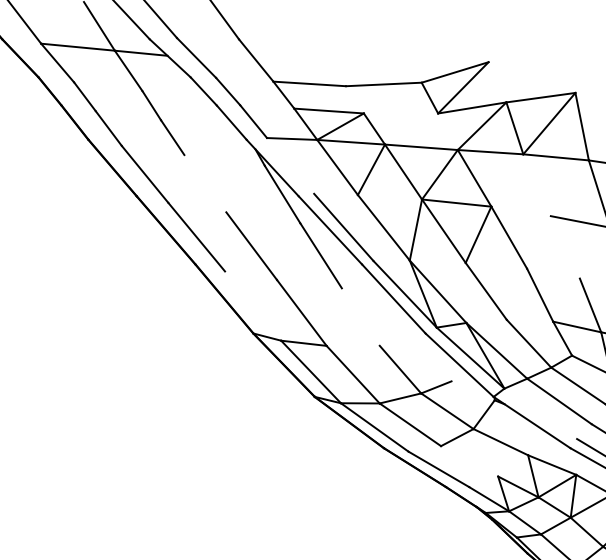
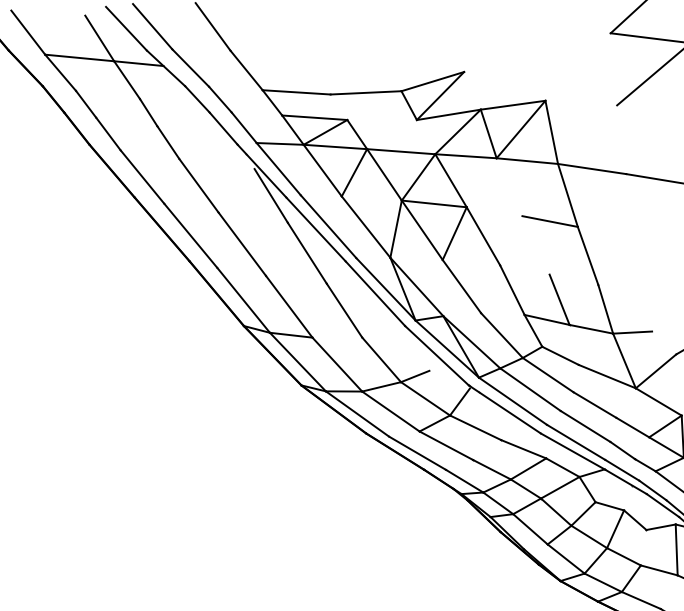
line: (290, 166) -> (278, 169), added
line: (204, 183) -> (198, 185), added
line: (252, 305) -> (243, 299), added
line: (360, 316) -> (344, 310), added
line: (540, 413) -> (512, 400), added
line: (469, 461) -> (446, 445), added

